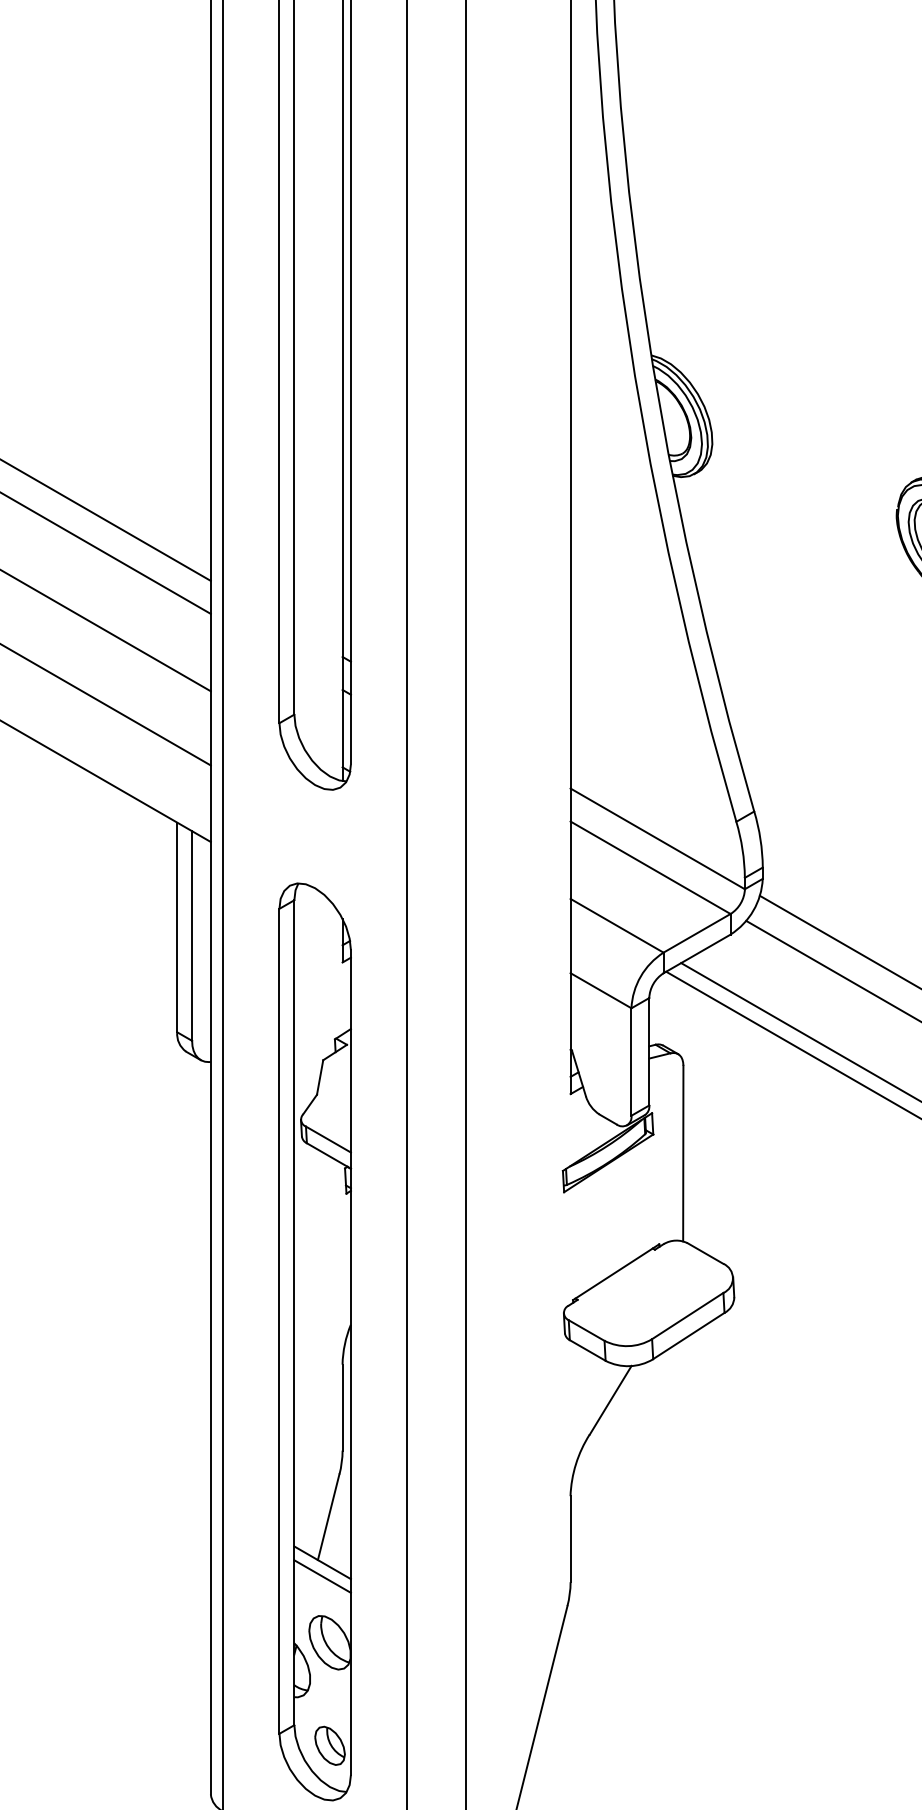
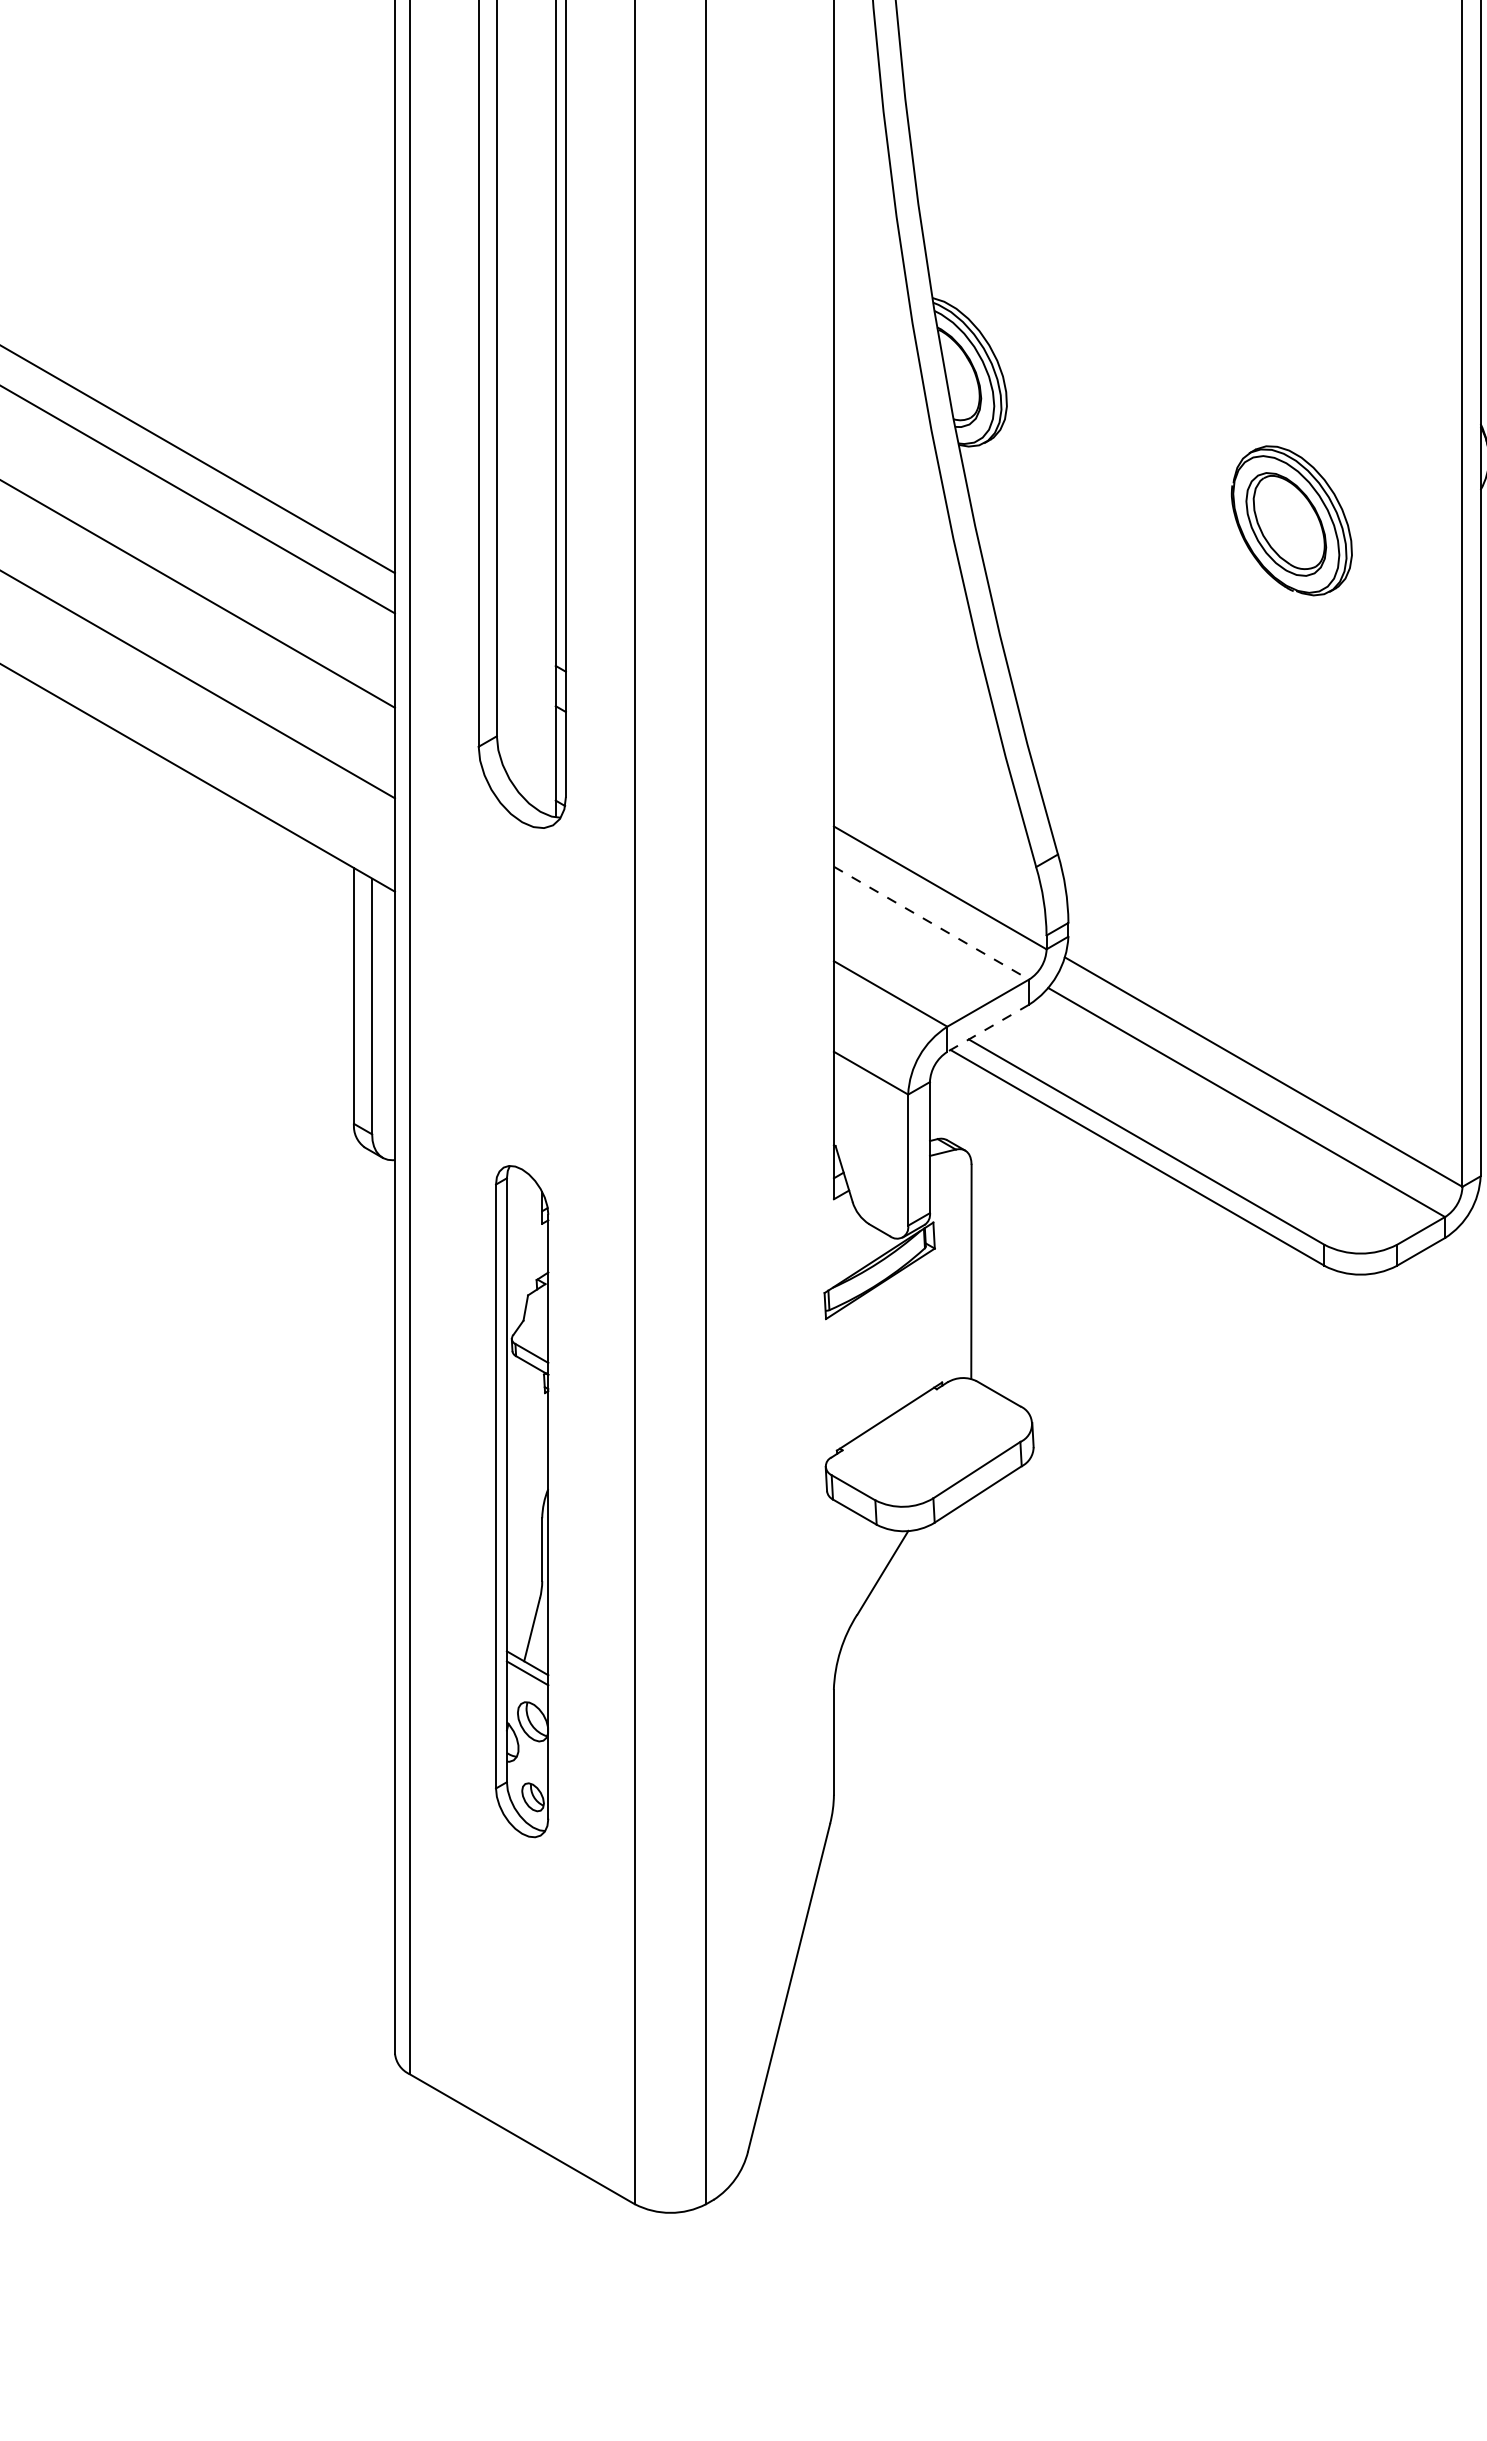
line: (650, 868) -> (931, 923), solid -> dashed
line: (696, 954) -> (987, 1028), solid -> dashed
part: (314, 1341) -> (521, 1501), size x0.6

